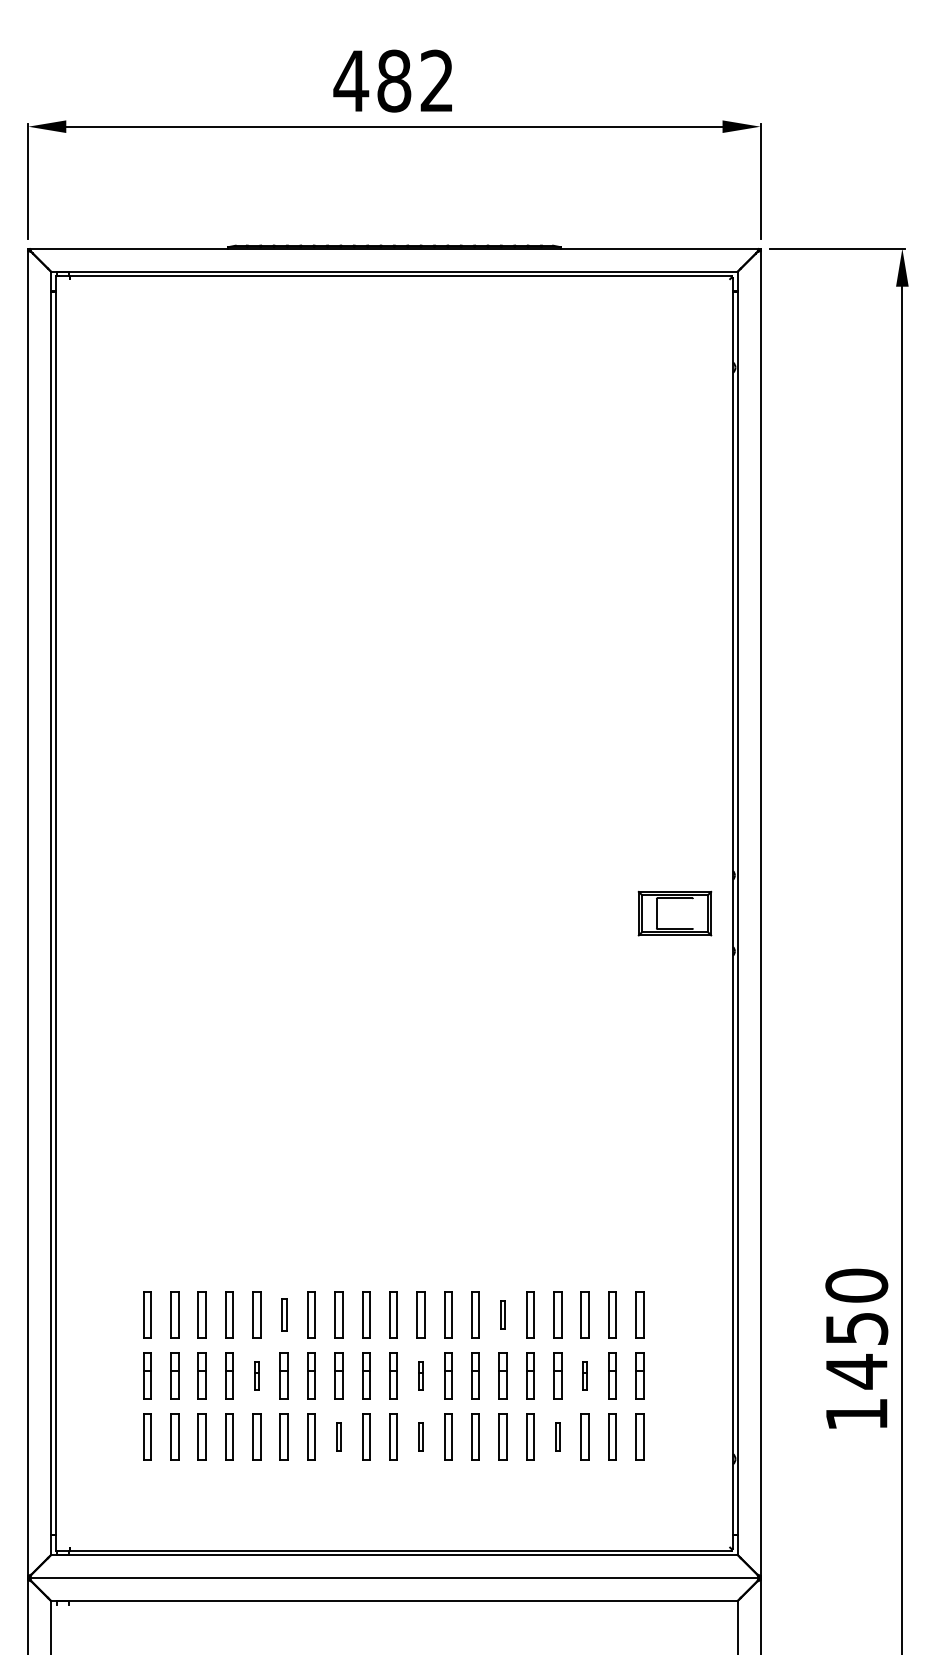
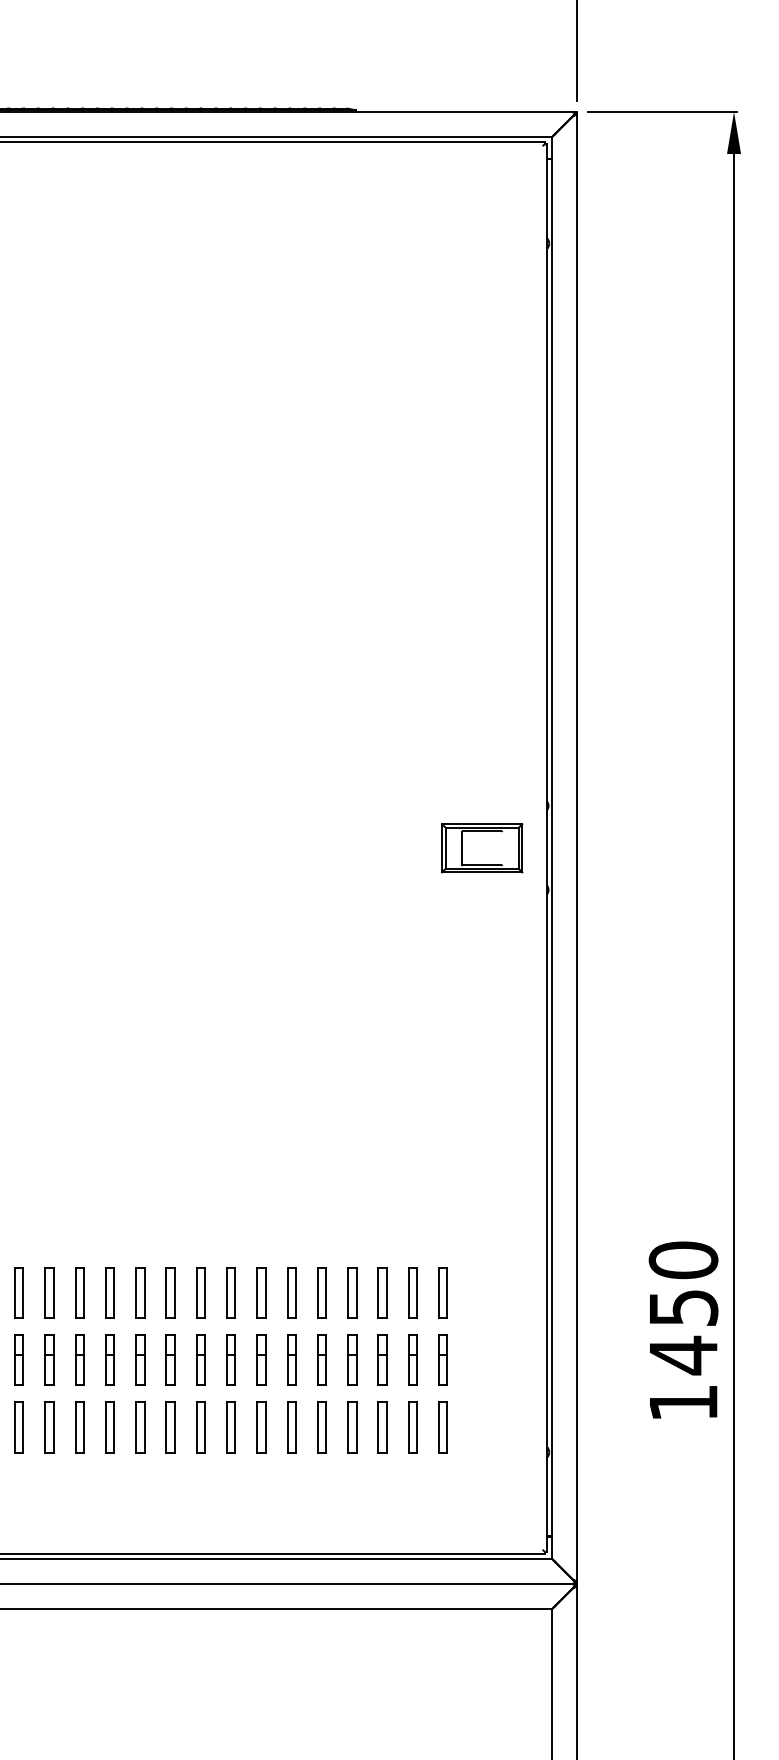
part: (283, 1314) -> (48, 1292), size x1.43
part: (502, 1314) -> (291, 1292), size x1.67
part: (256, 1375) -> (18, 1359), size x1.67
part: (420, 1375) -> (200, 1359), size x1.67
part: (584, 1375) -> (382, 1359), size x1.67
part: (338, 1436) -> (109, 1427), size x1.67
part: (420, 1436) -> (200, 1427), size x1.67
part: (557, 1436) -> (352, 1427), size x1.67

